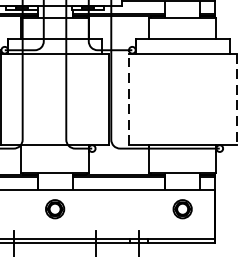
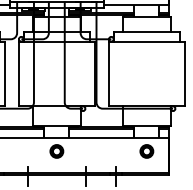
line: (128, 97) -> (108, 72), dashed -> solid
line: (235, 100) -> (184, 74), dashed -> solid

